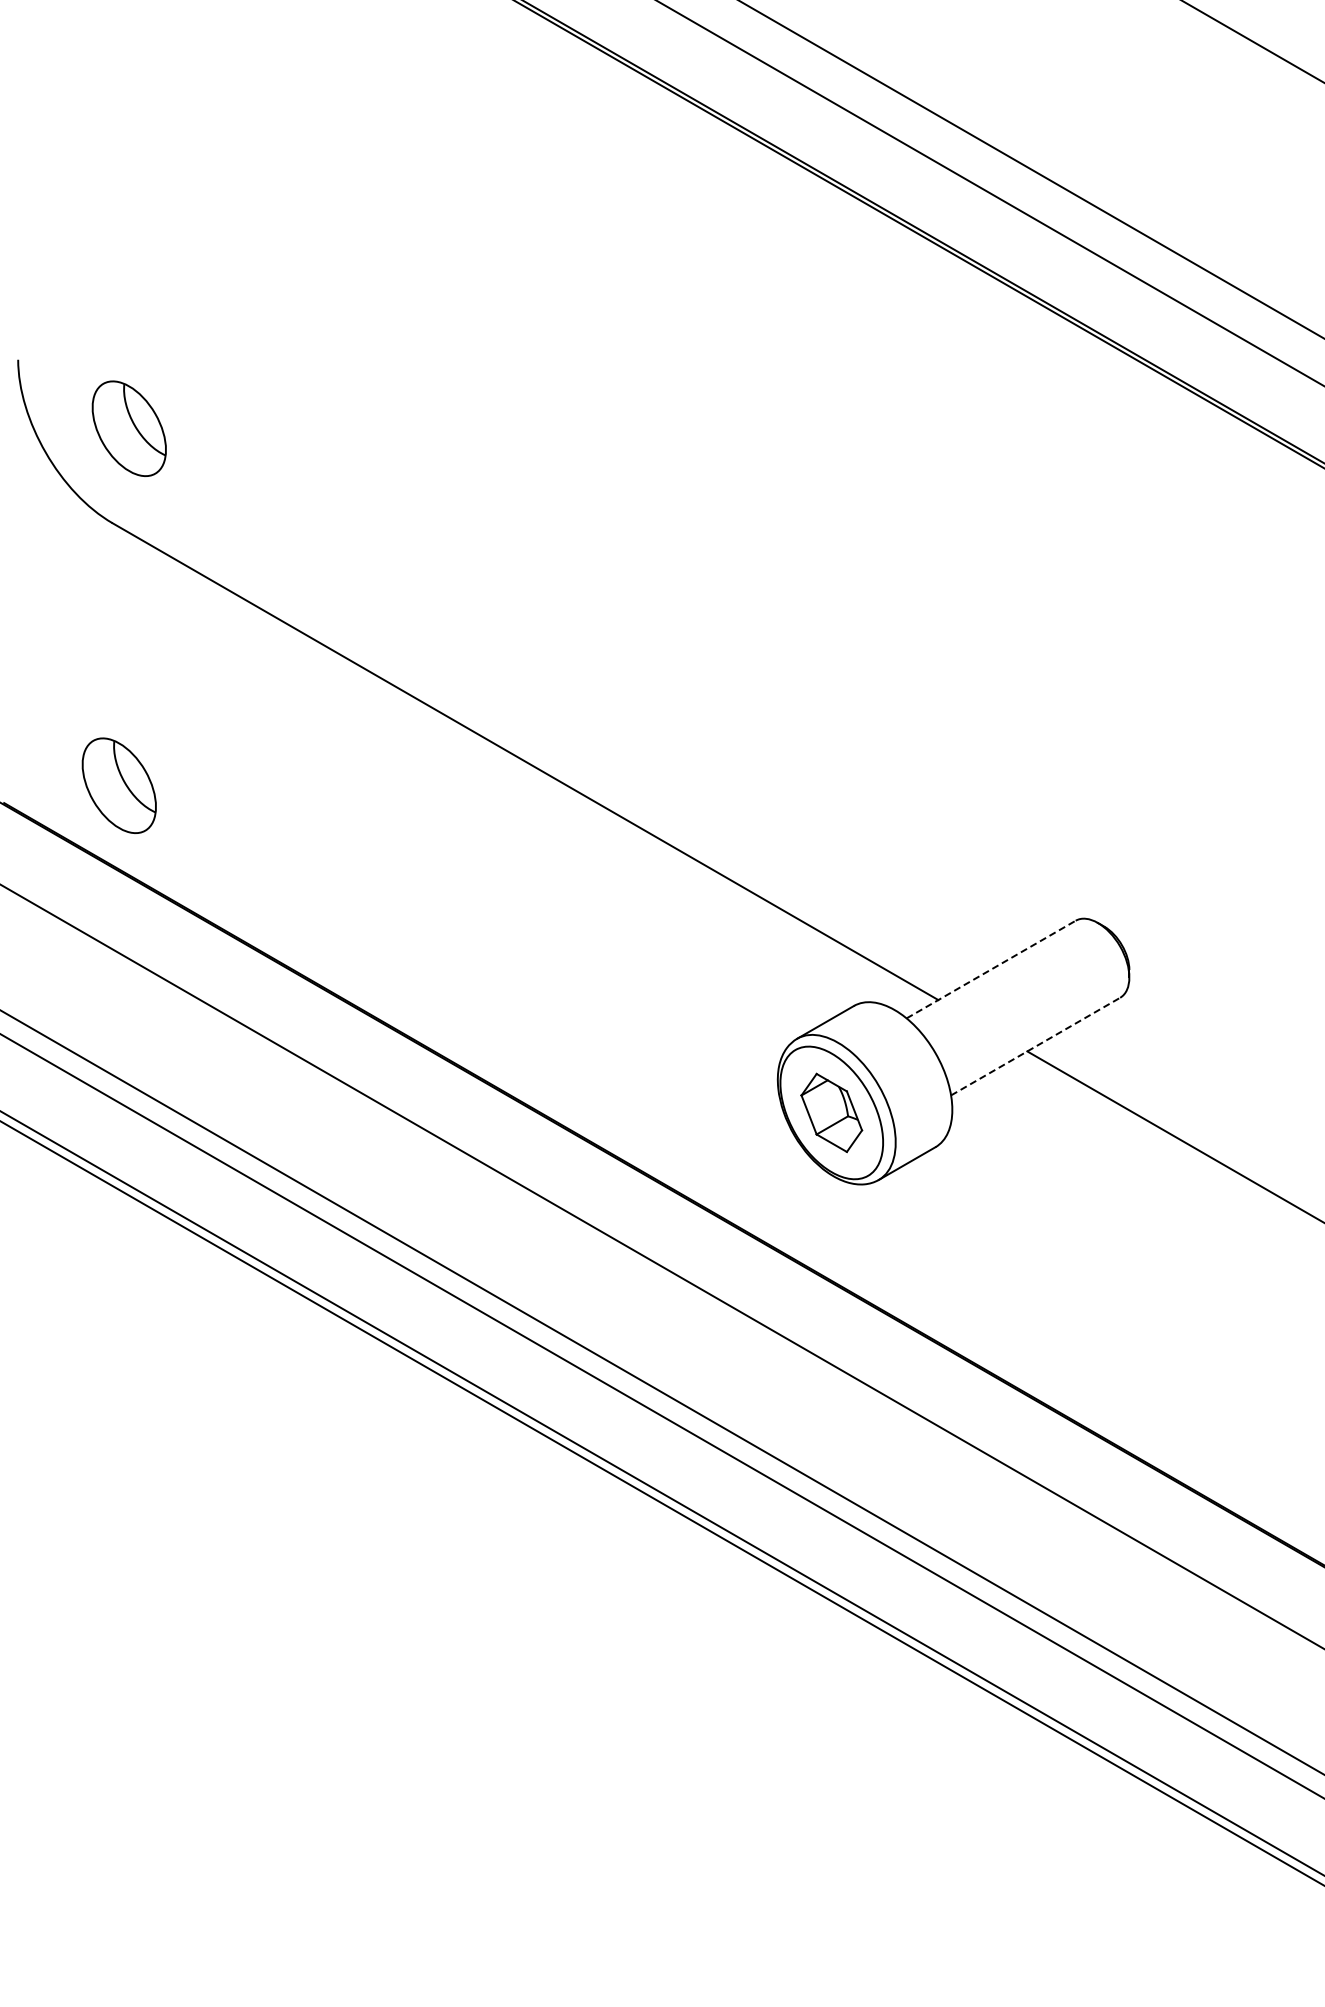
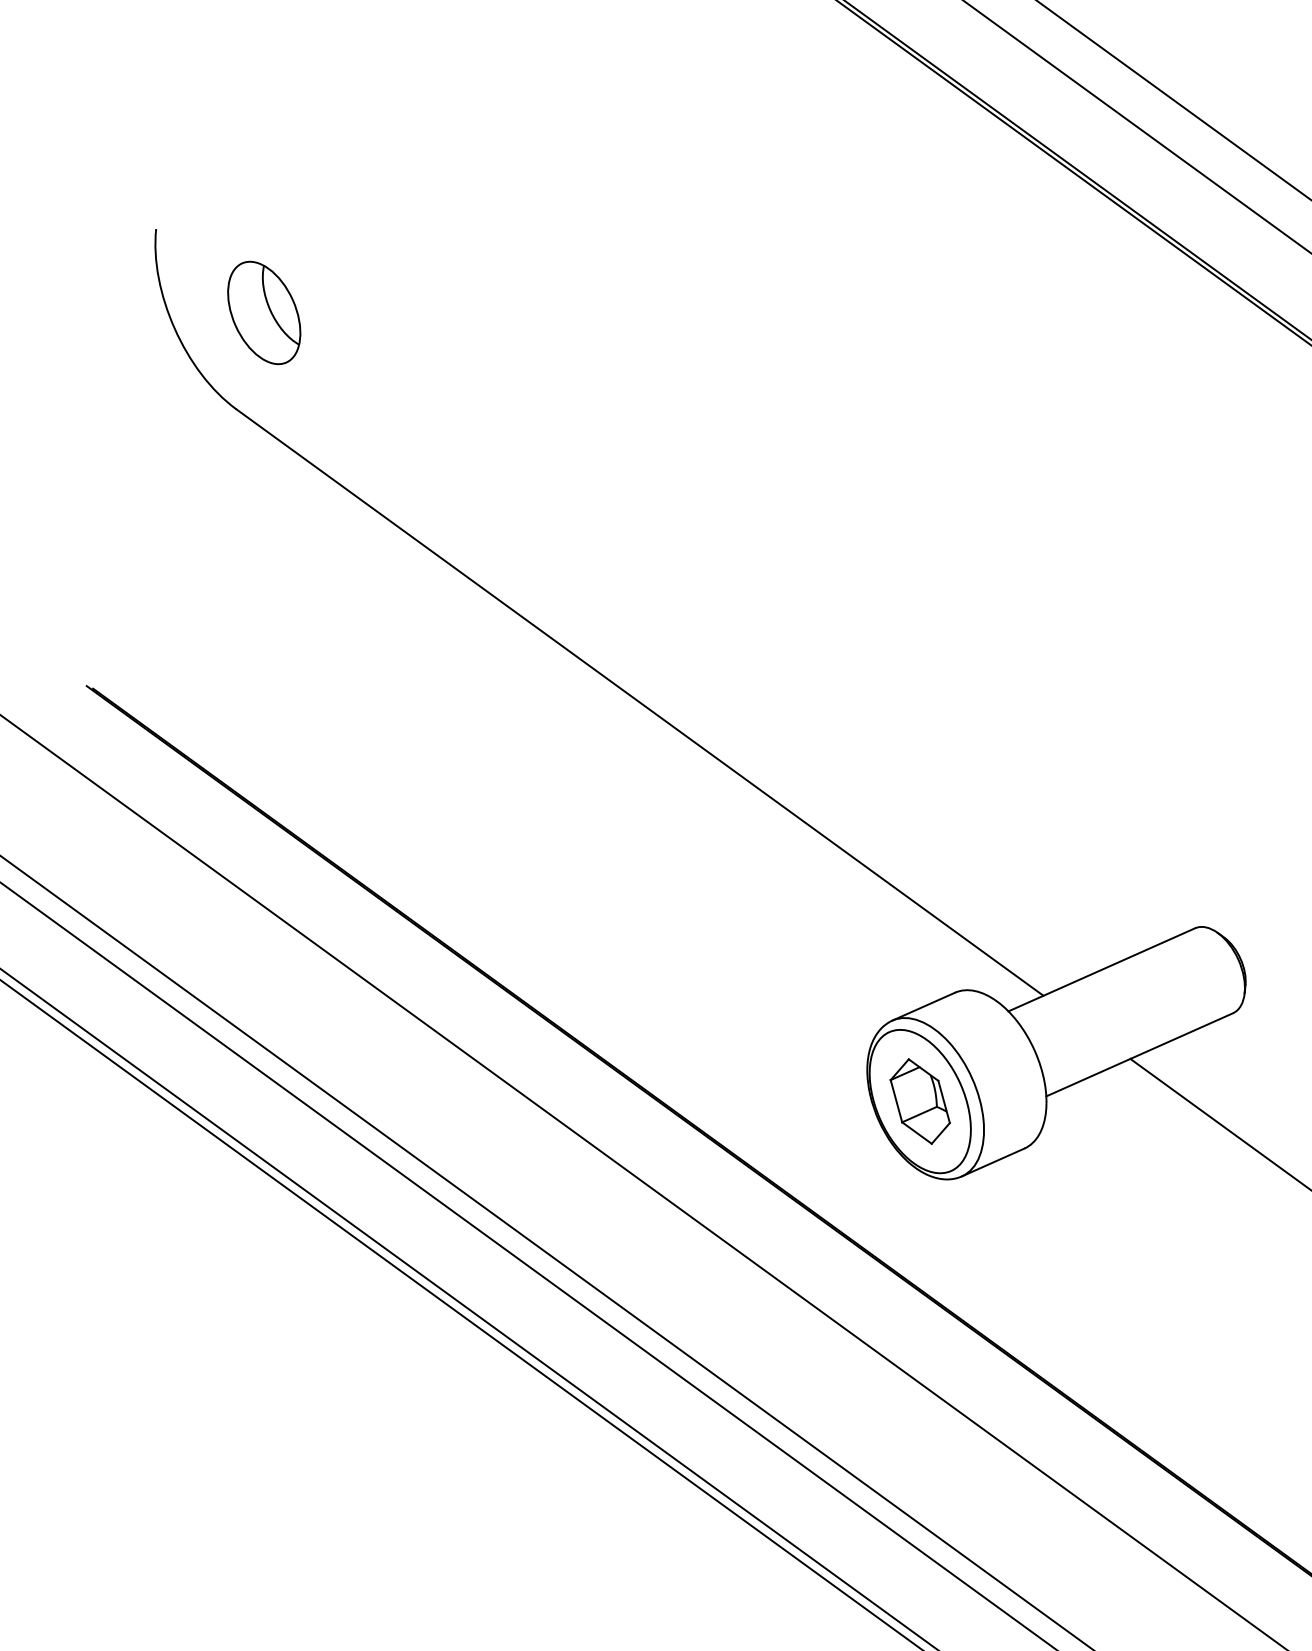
part: (118, 785) -> (214, 682), removed
line: (991, 969) -> (1102, 969), dashed -> solid
line: (1035, 1046) -> (1139, 1054), dashed -> solid

